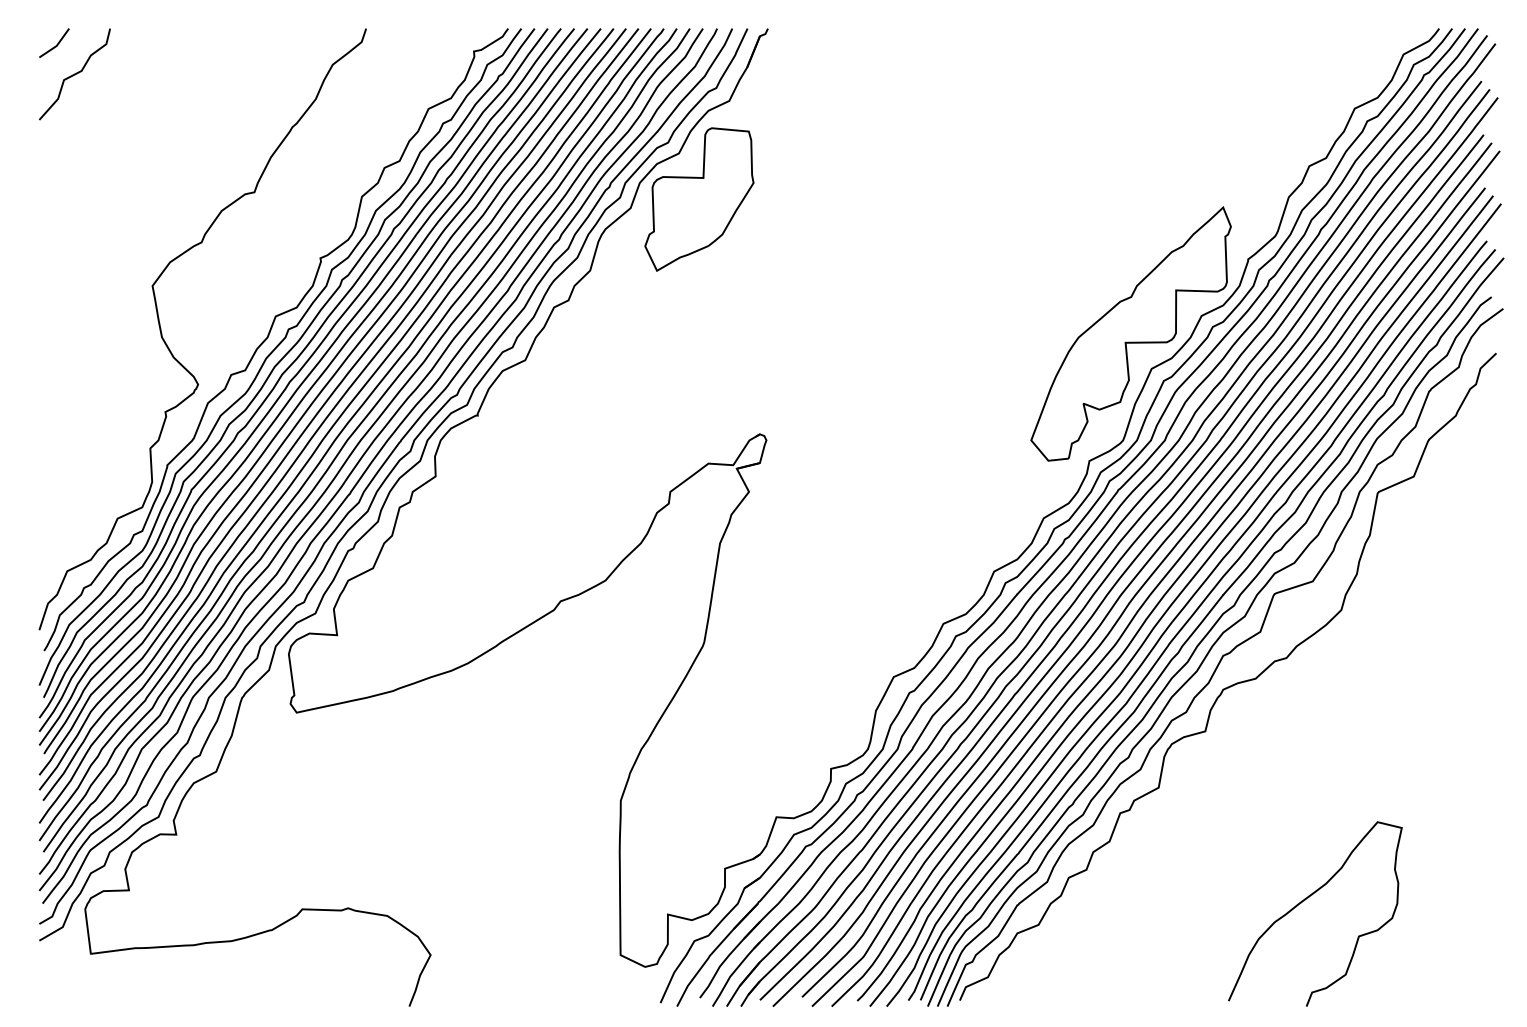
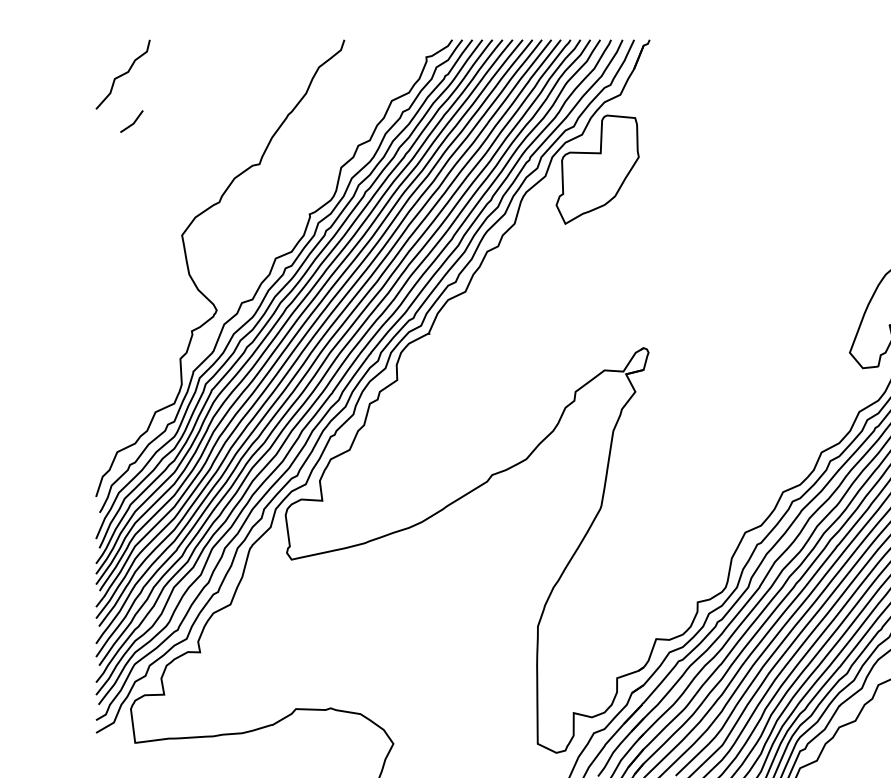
line: (56, 44) -> (133, 122), moved

